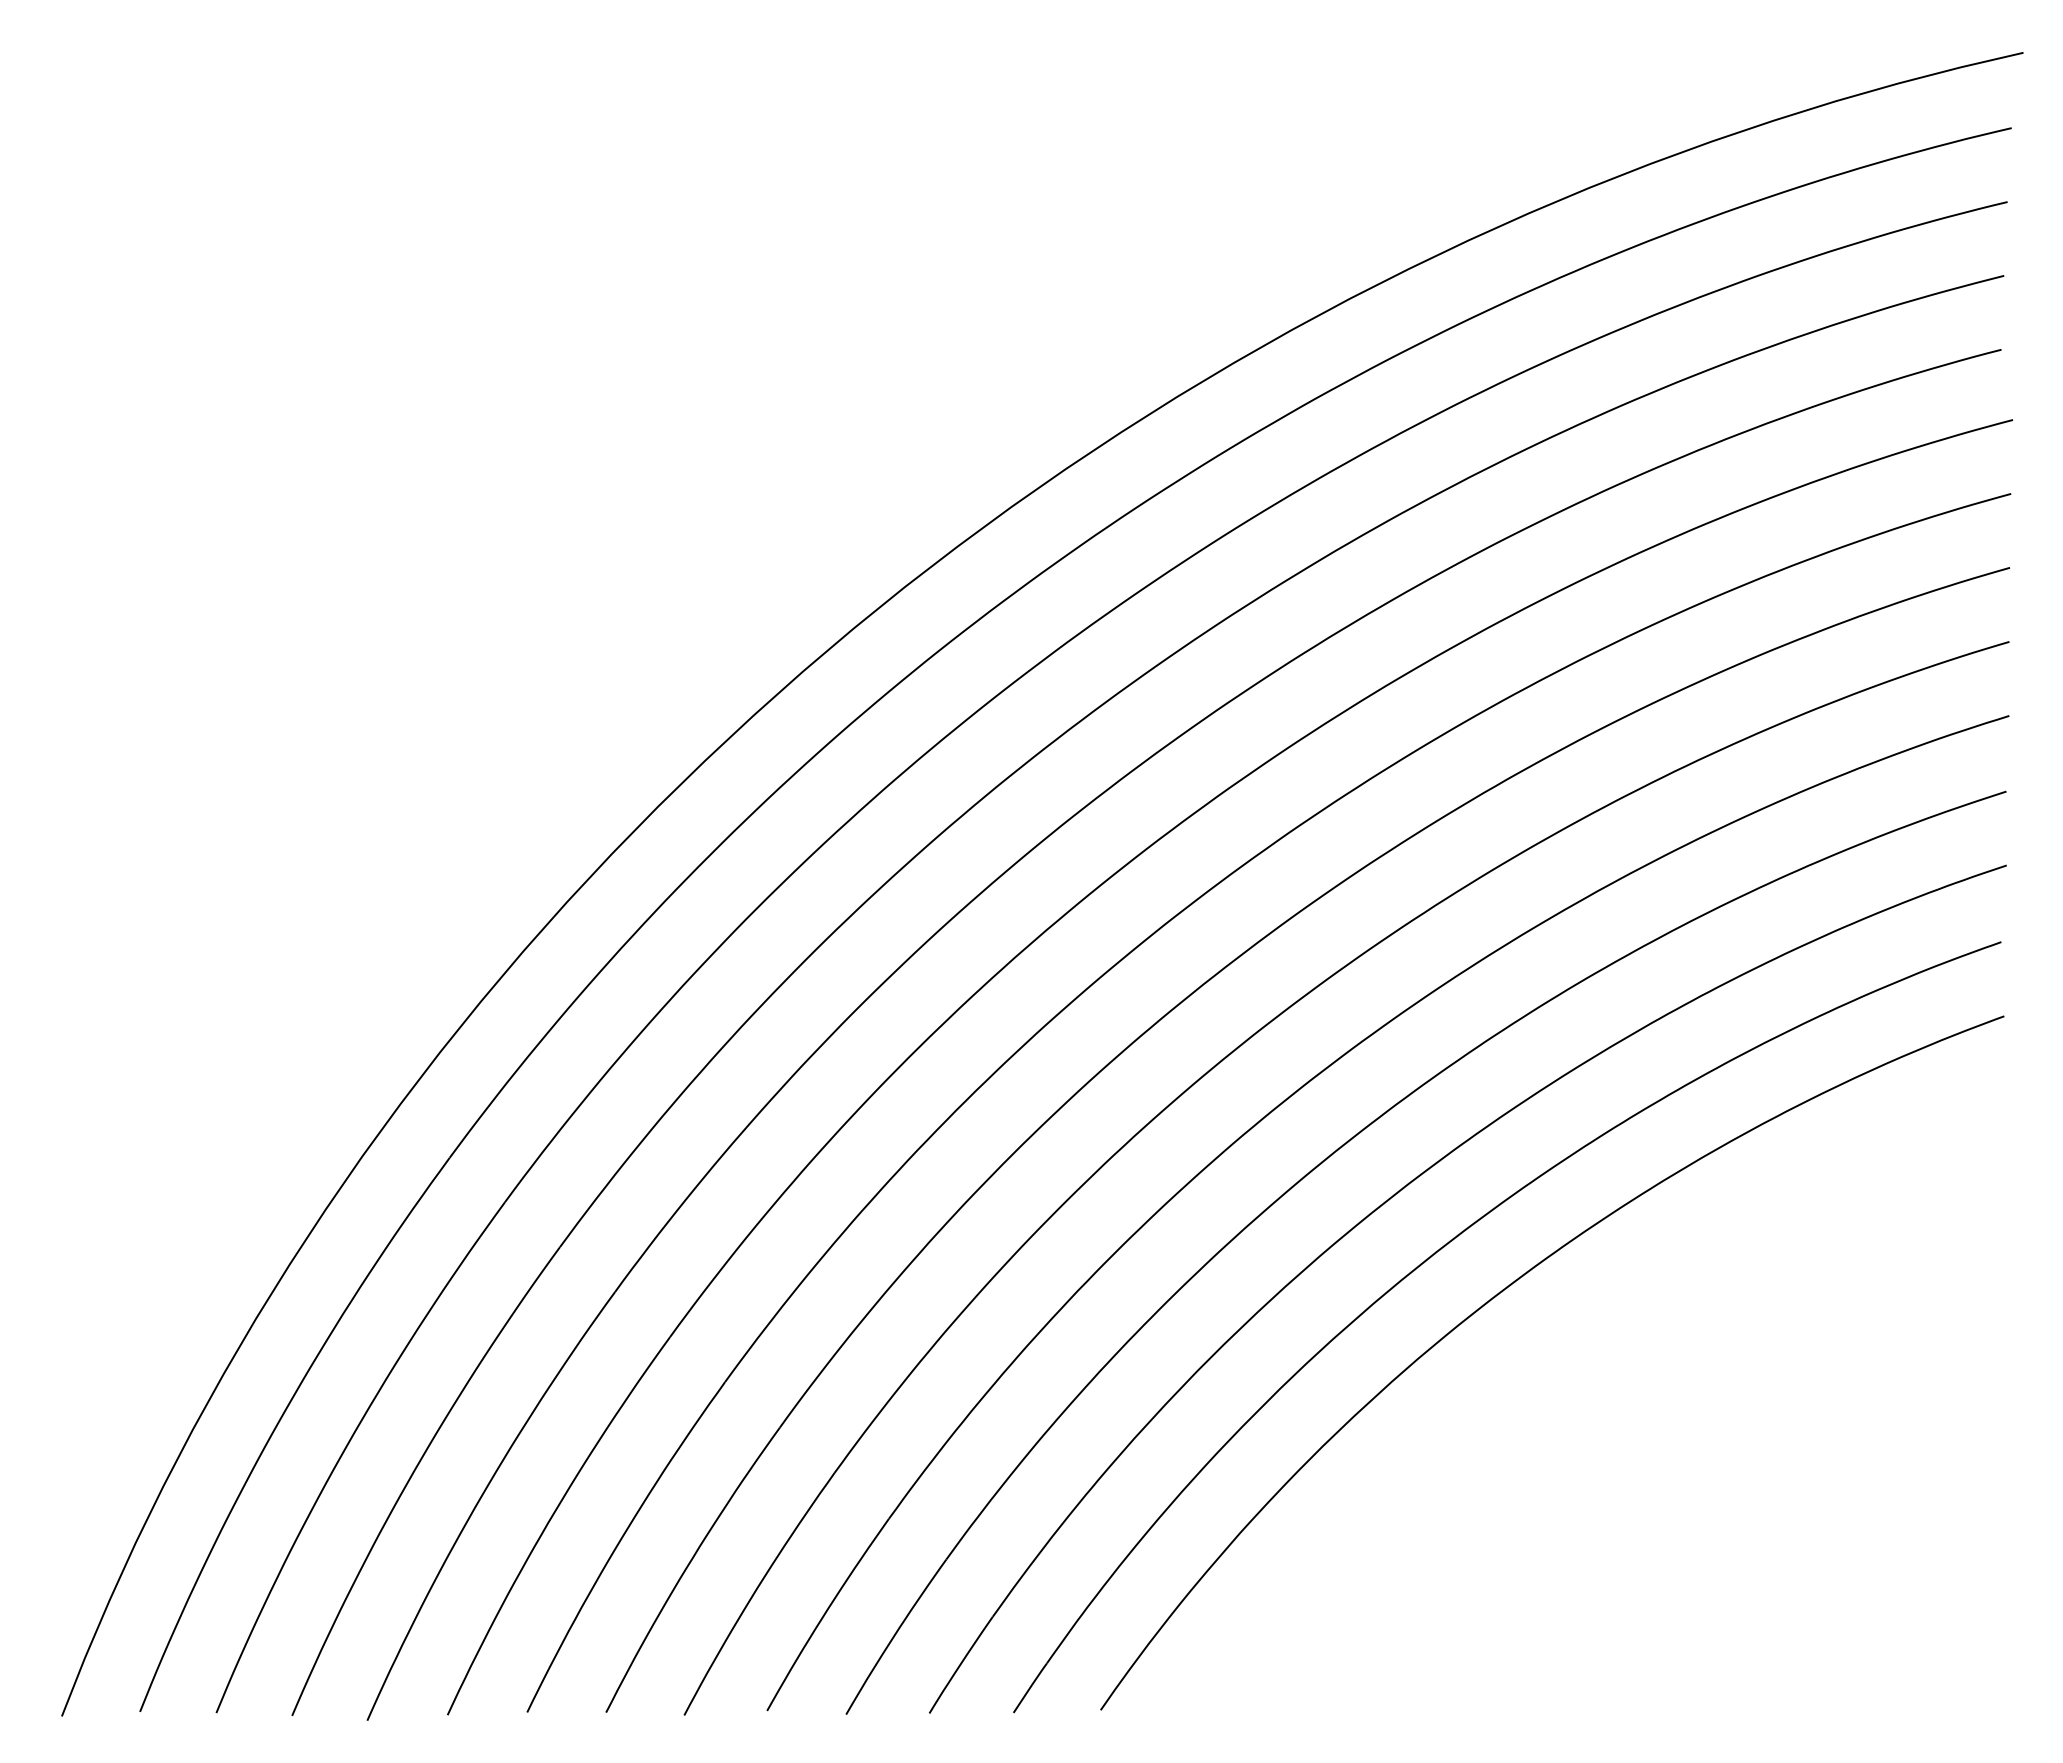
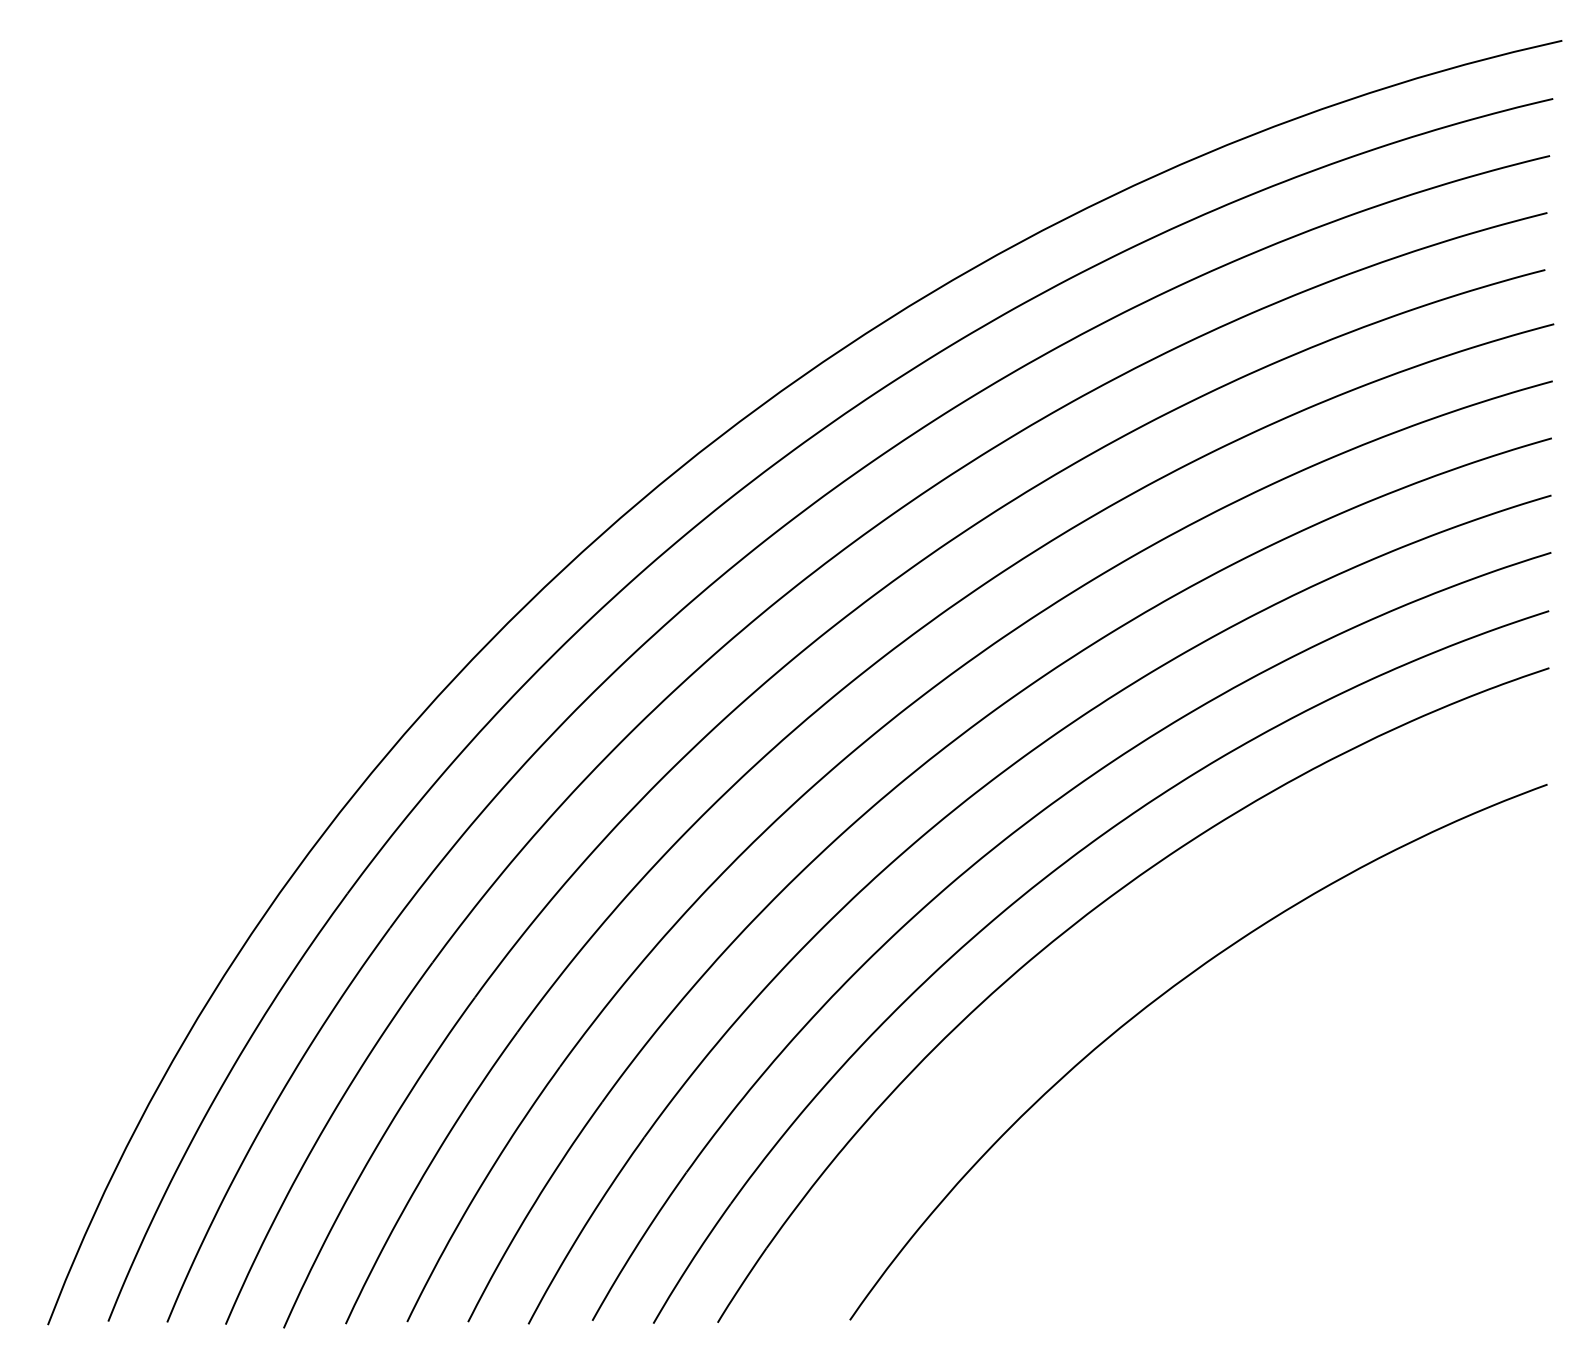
part: (1444, 1247) -> (1115, 963), removed

